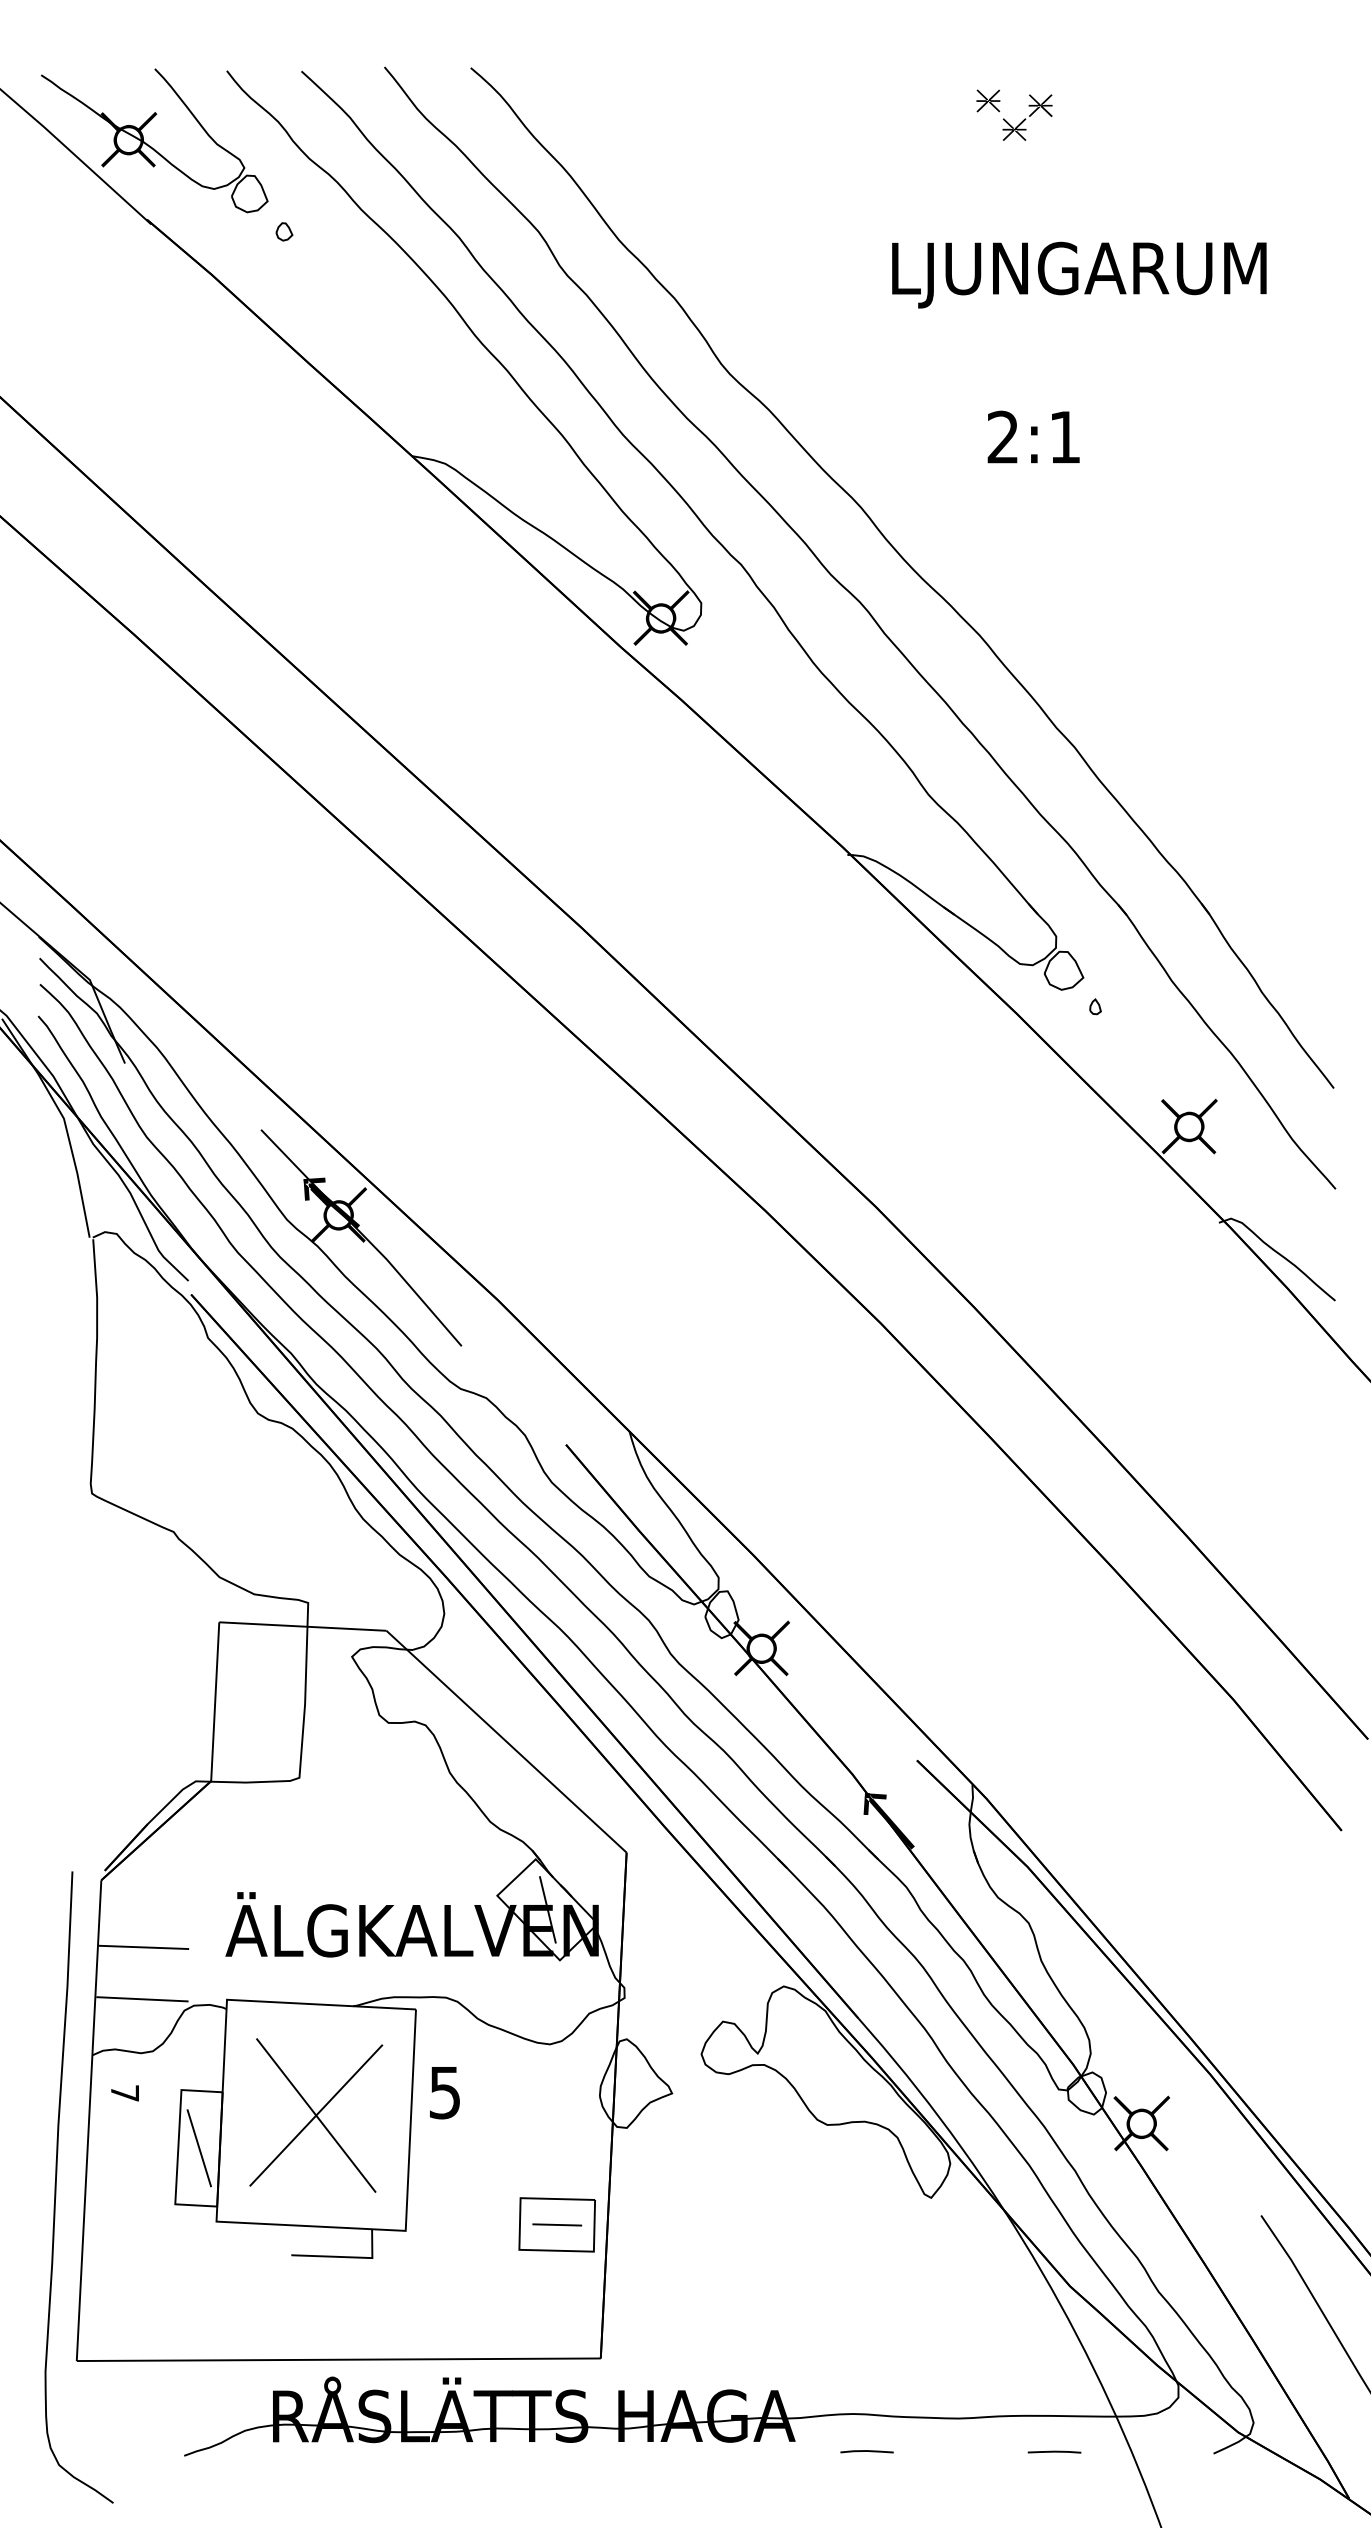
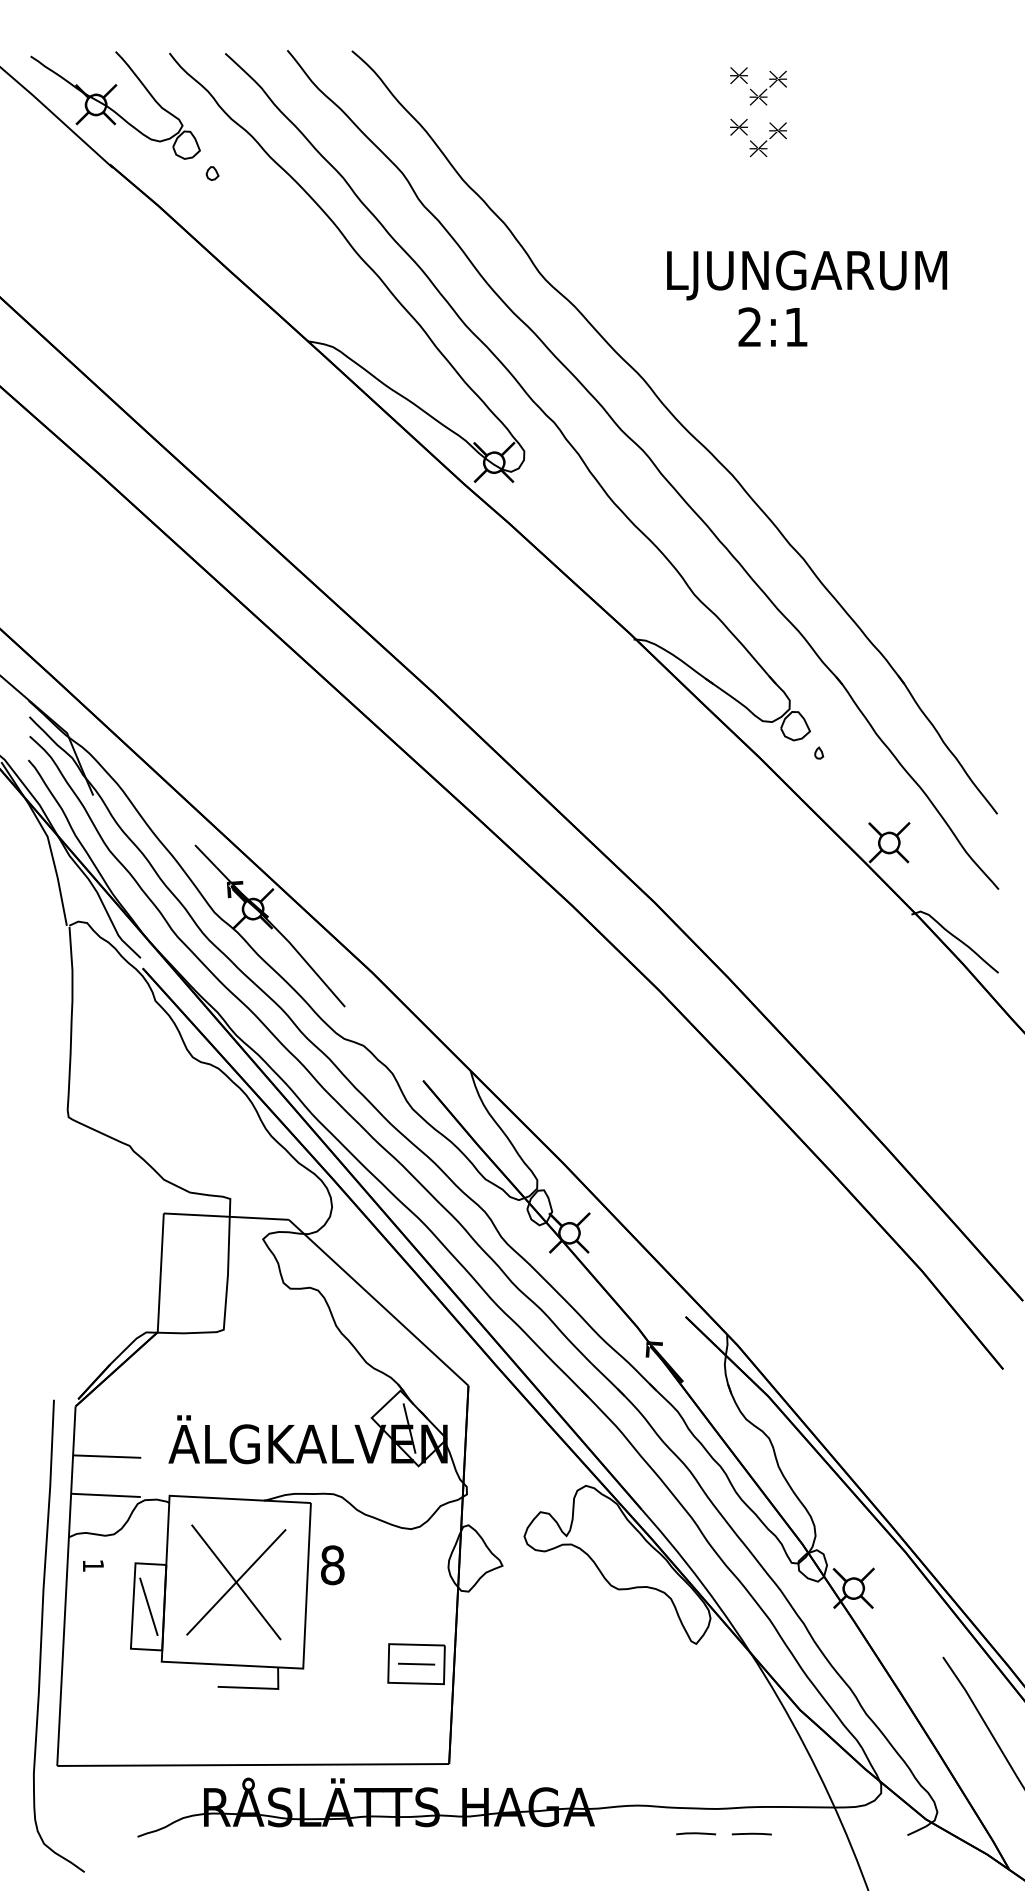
part: (1007, 190) -> (753, 142), added
text: (1079, 274) -> (807, 275), moved
text: (445, 2092) -> (333, 1565), 5 -> 8
text: (124, 2093) -> (92, 1565), 7 -> 1
line: (866, 2451) -> (695, 1833), moved
line: (1054, 2451) -> (751, 1833), moved

